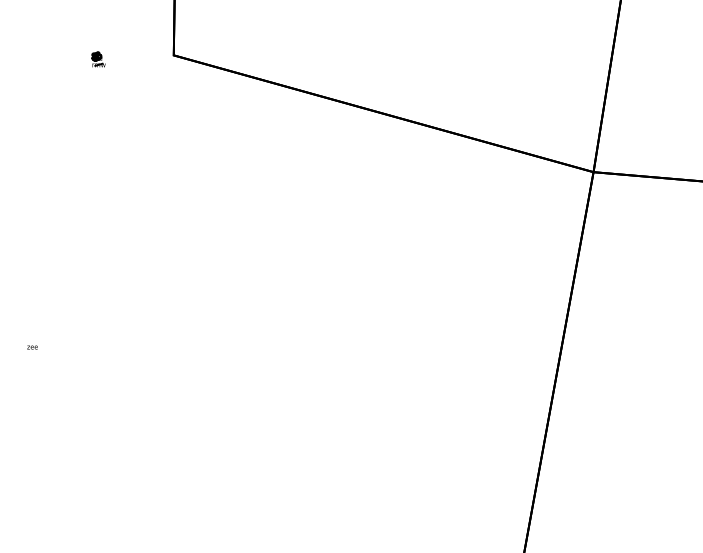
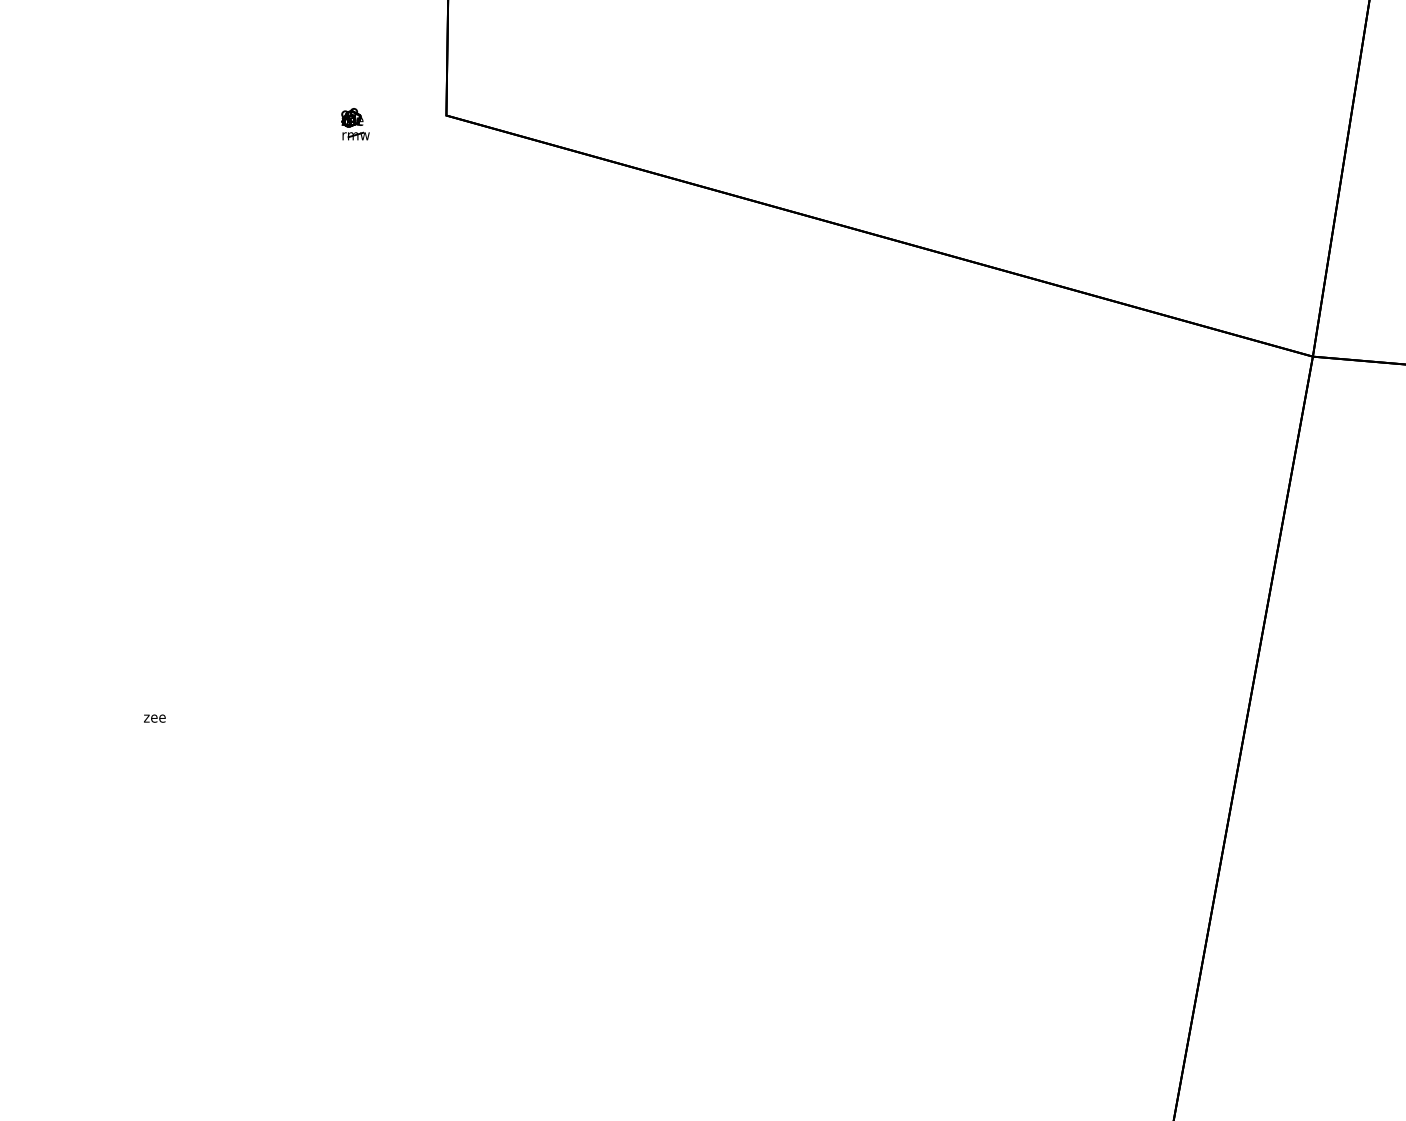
part: (98, 59) -> (354, 124), moved

